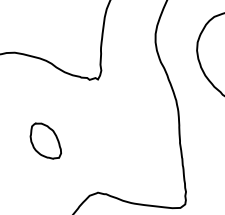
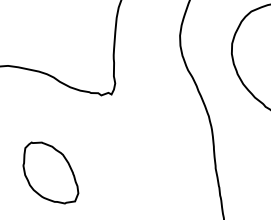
part: (45, 140) -> (50, 172), size x1.43

